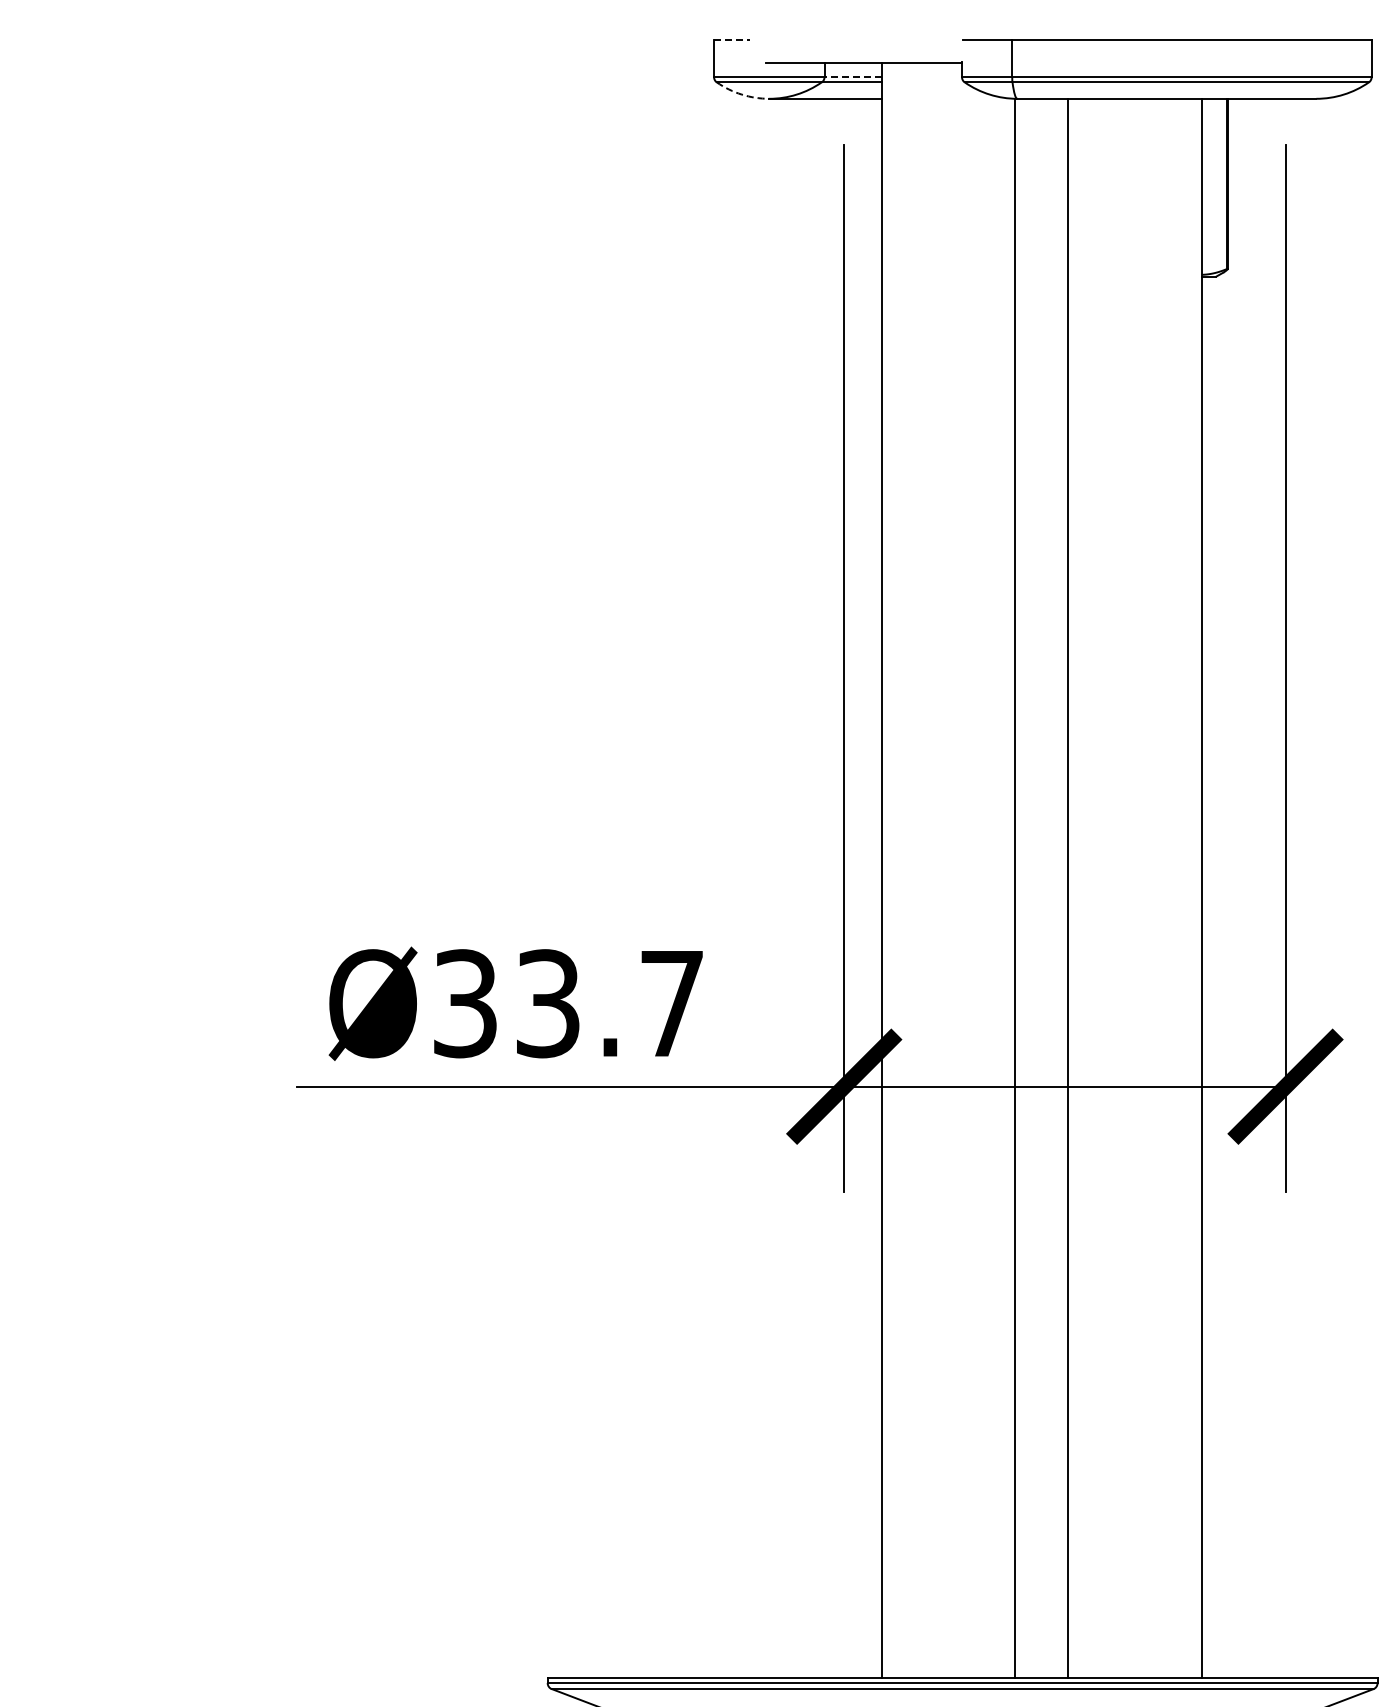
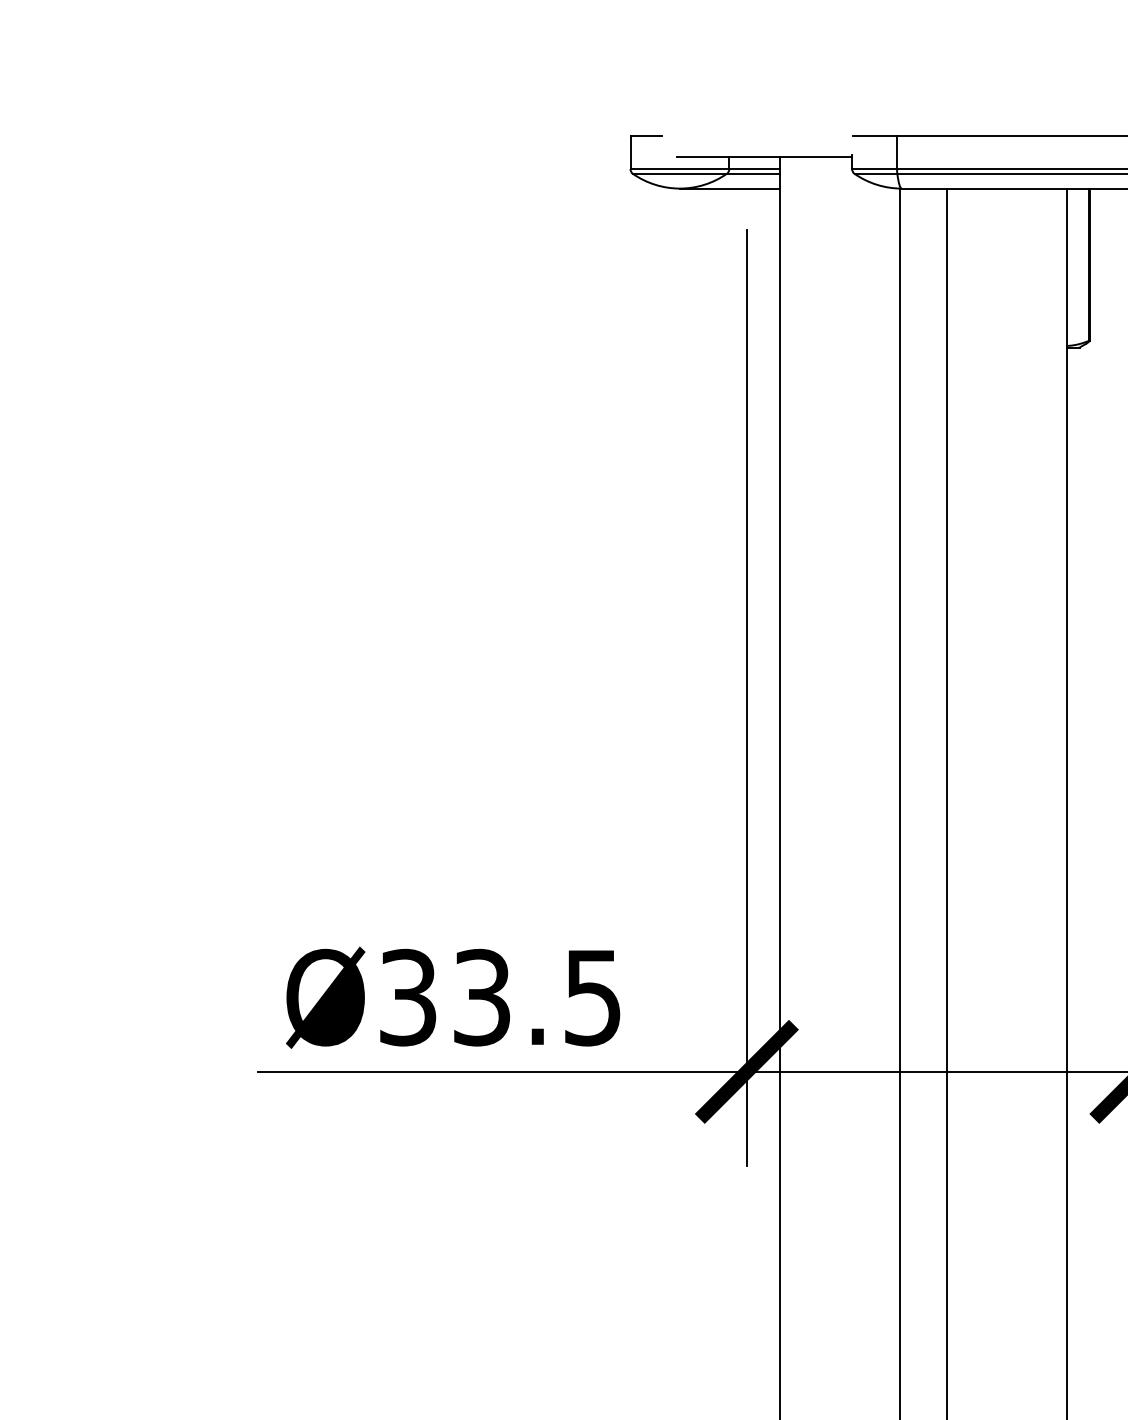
line: (731, 39) -> (646, 135), dashed -> solid
line: (853, 77) -> (755, 169), dashed -> solid
arc: (741, 94) -> (655, 184), dashed -> solid
text: (671, 1004) -> (592, 998), Ø33.7 -> Ø33.5

